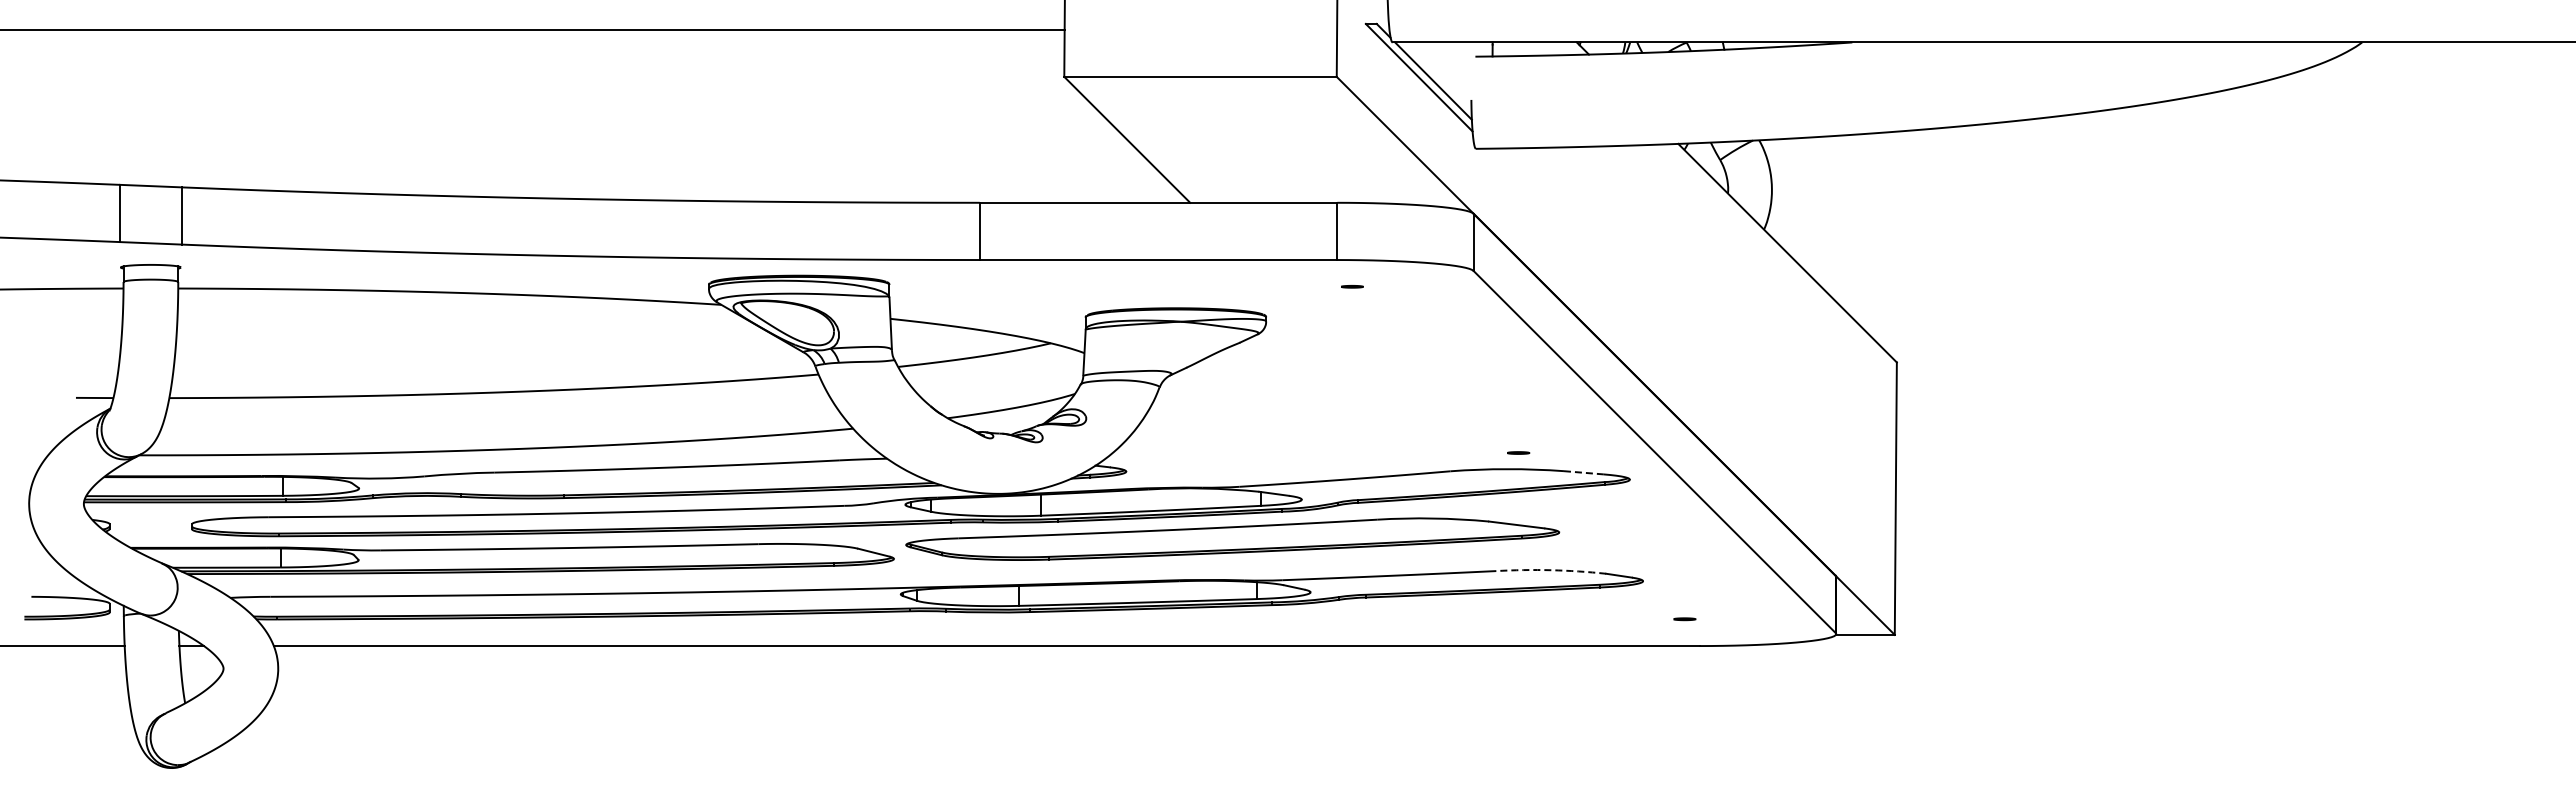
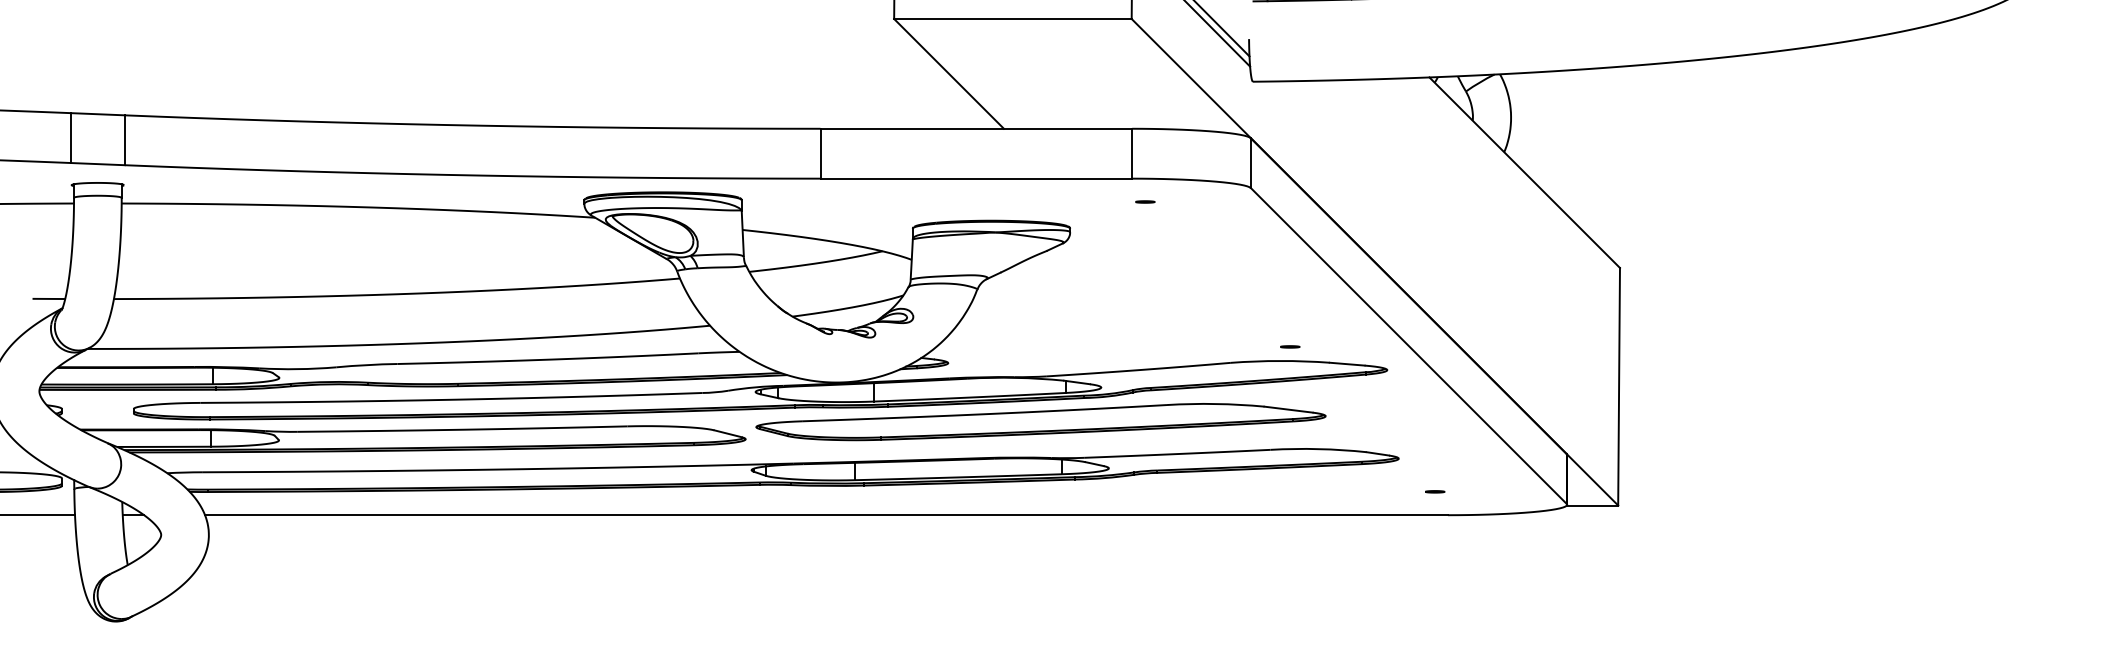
line: (1584, 472) -> (1347, 363), dashed -> solid
arc: (1551, 570) -> (1318, 449), dashed -> solid

